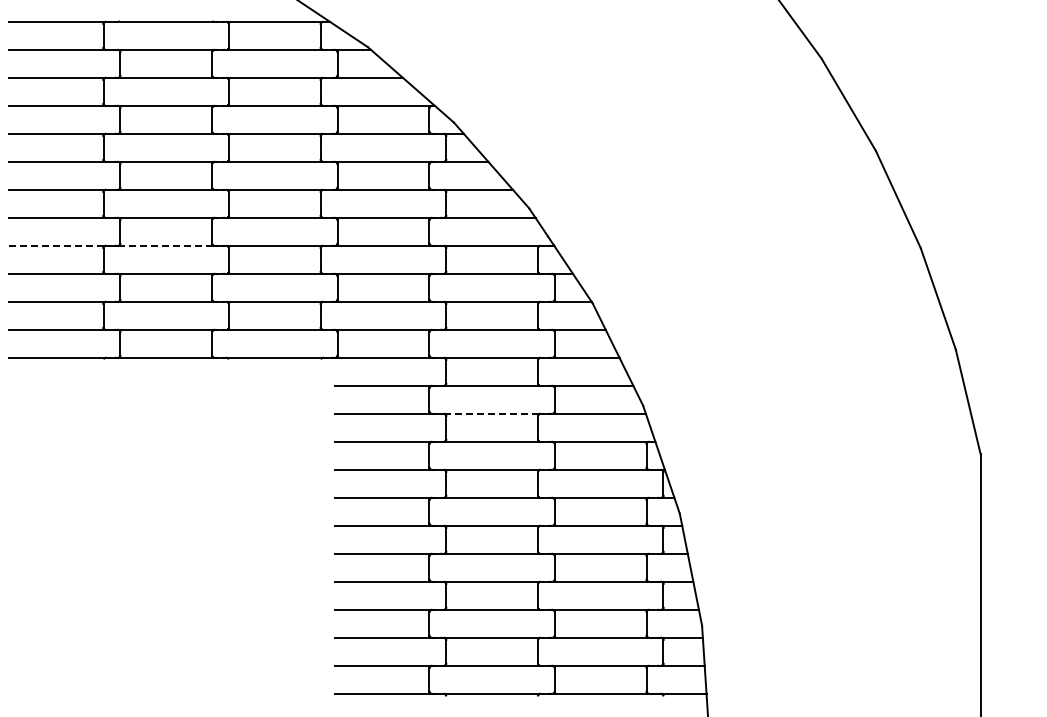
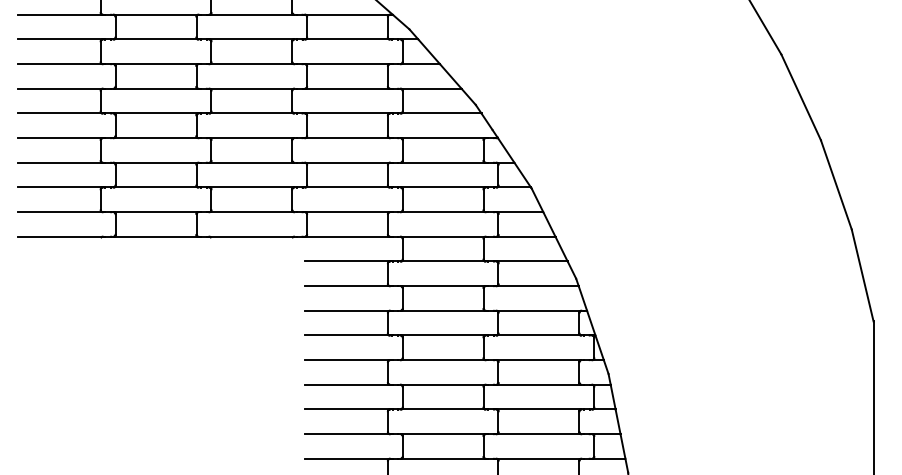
line: (58, 245) -> (61, 137), dashed -> solid
line: (166, 245) -> (156, 137), dashed -> solid
line: (492, 413) -> (443, 285), dashed -> solid

